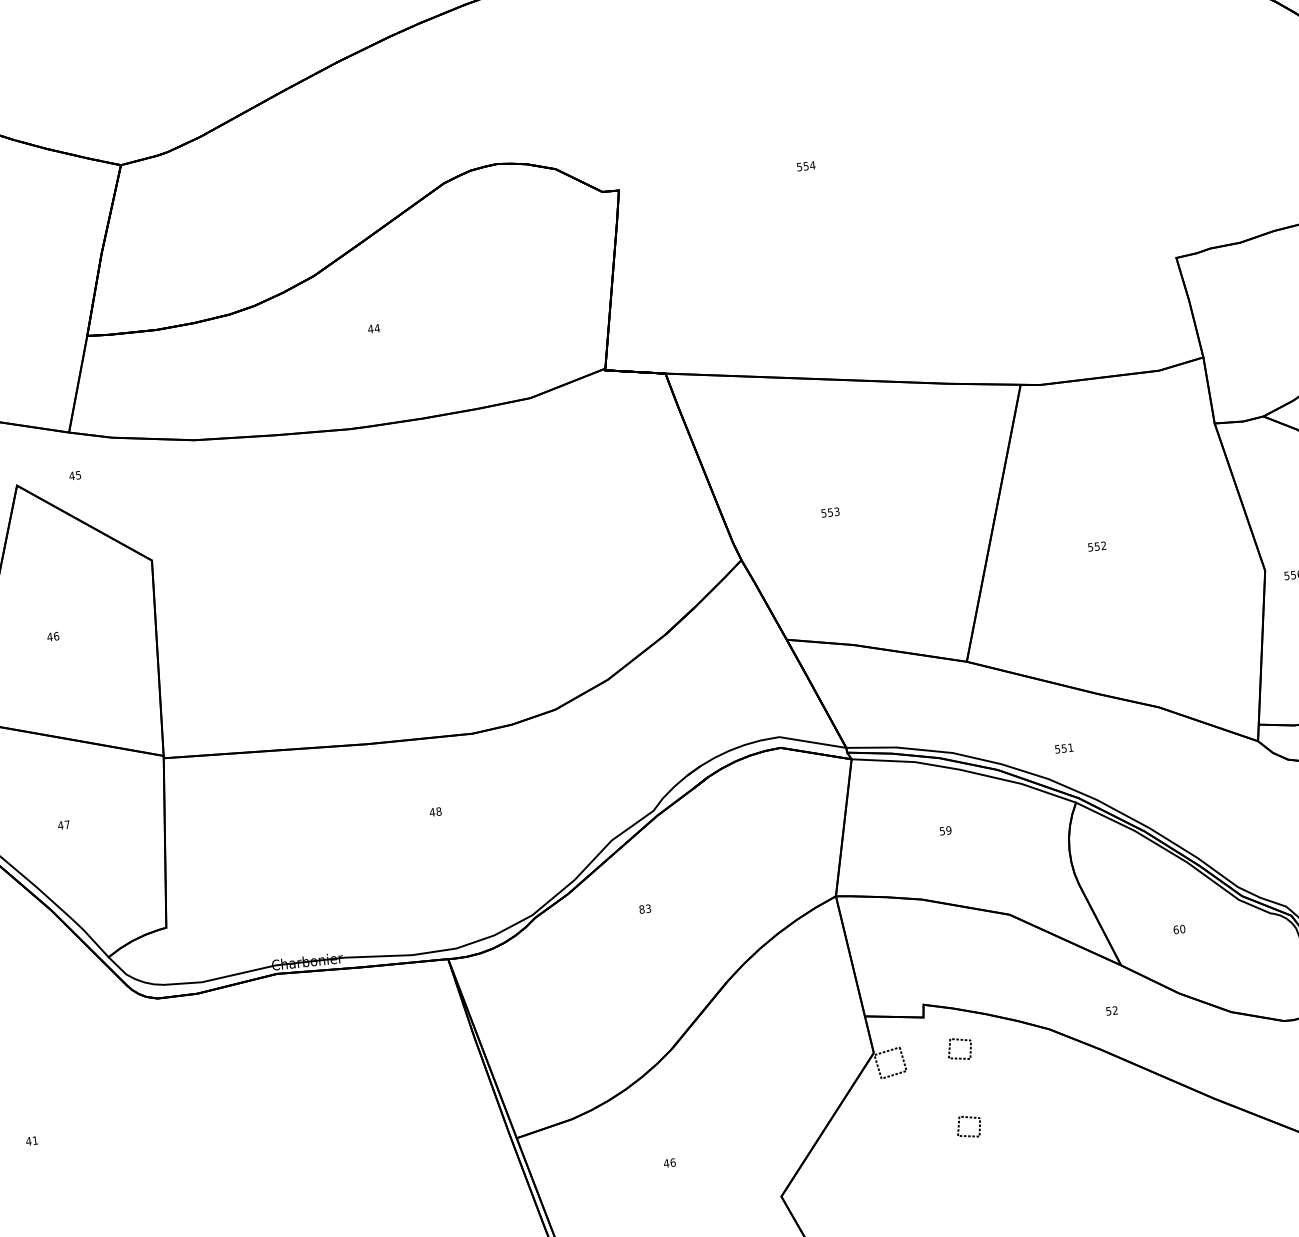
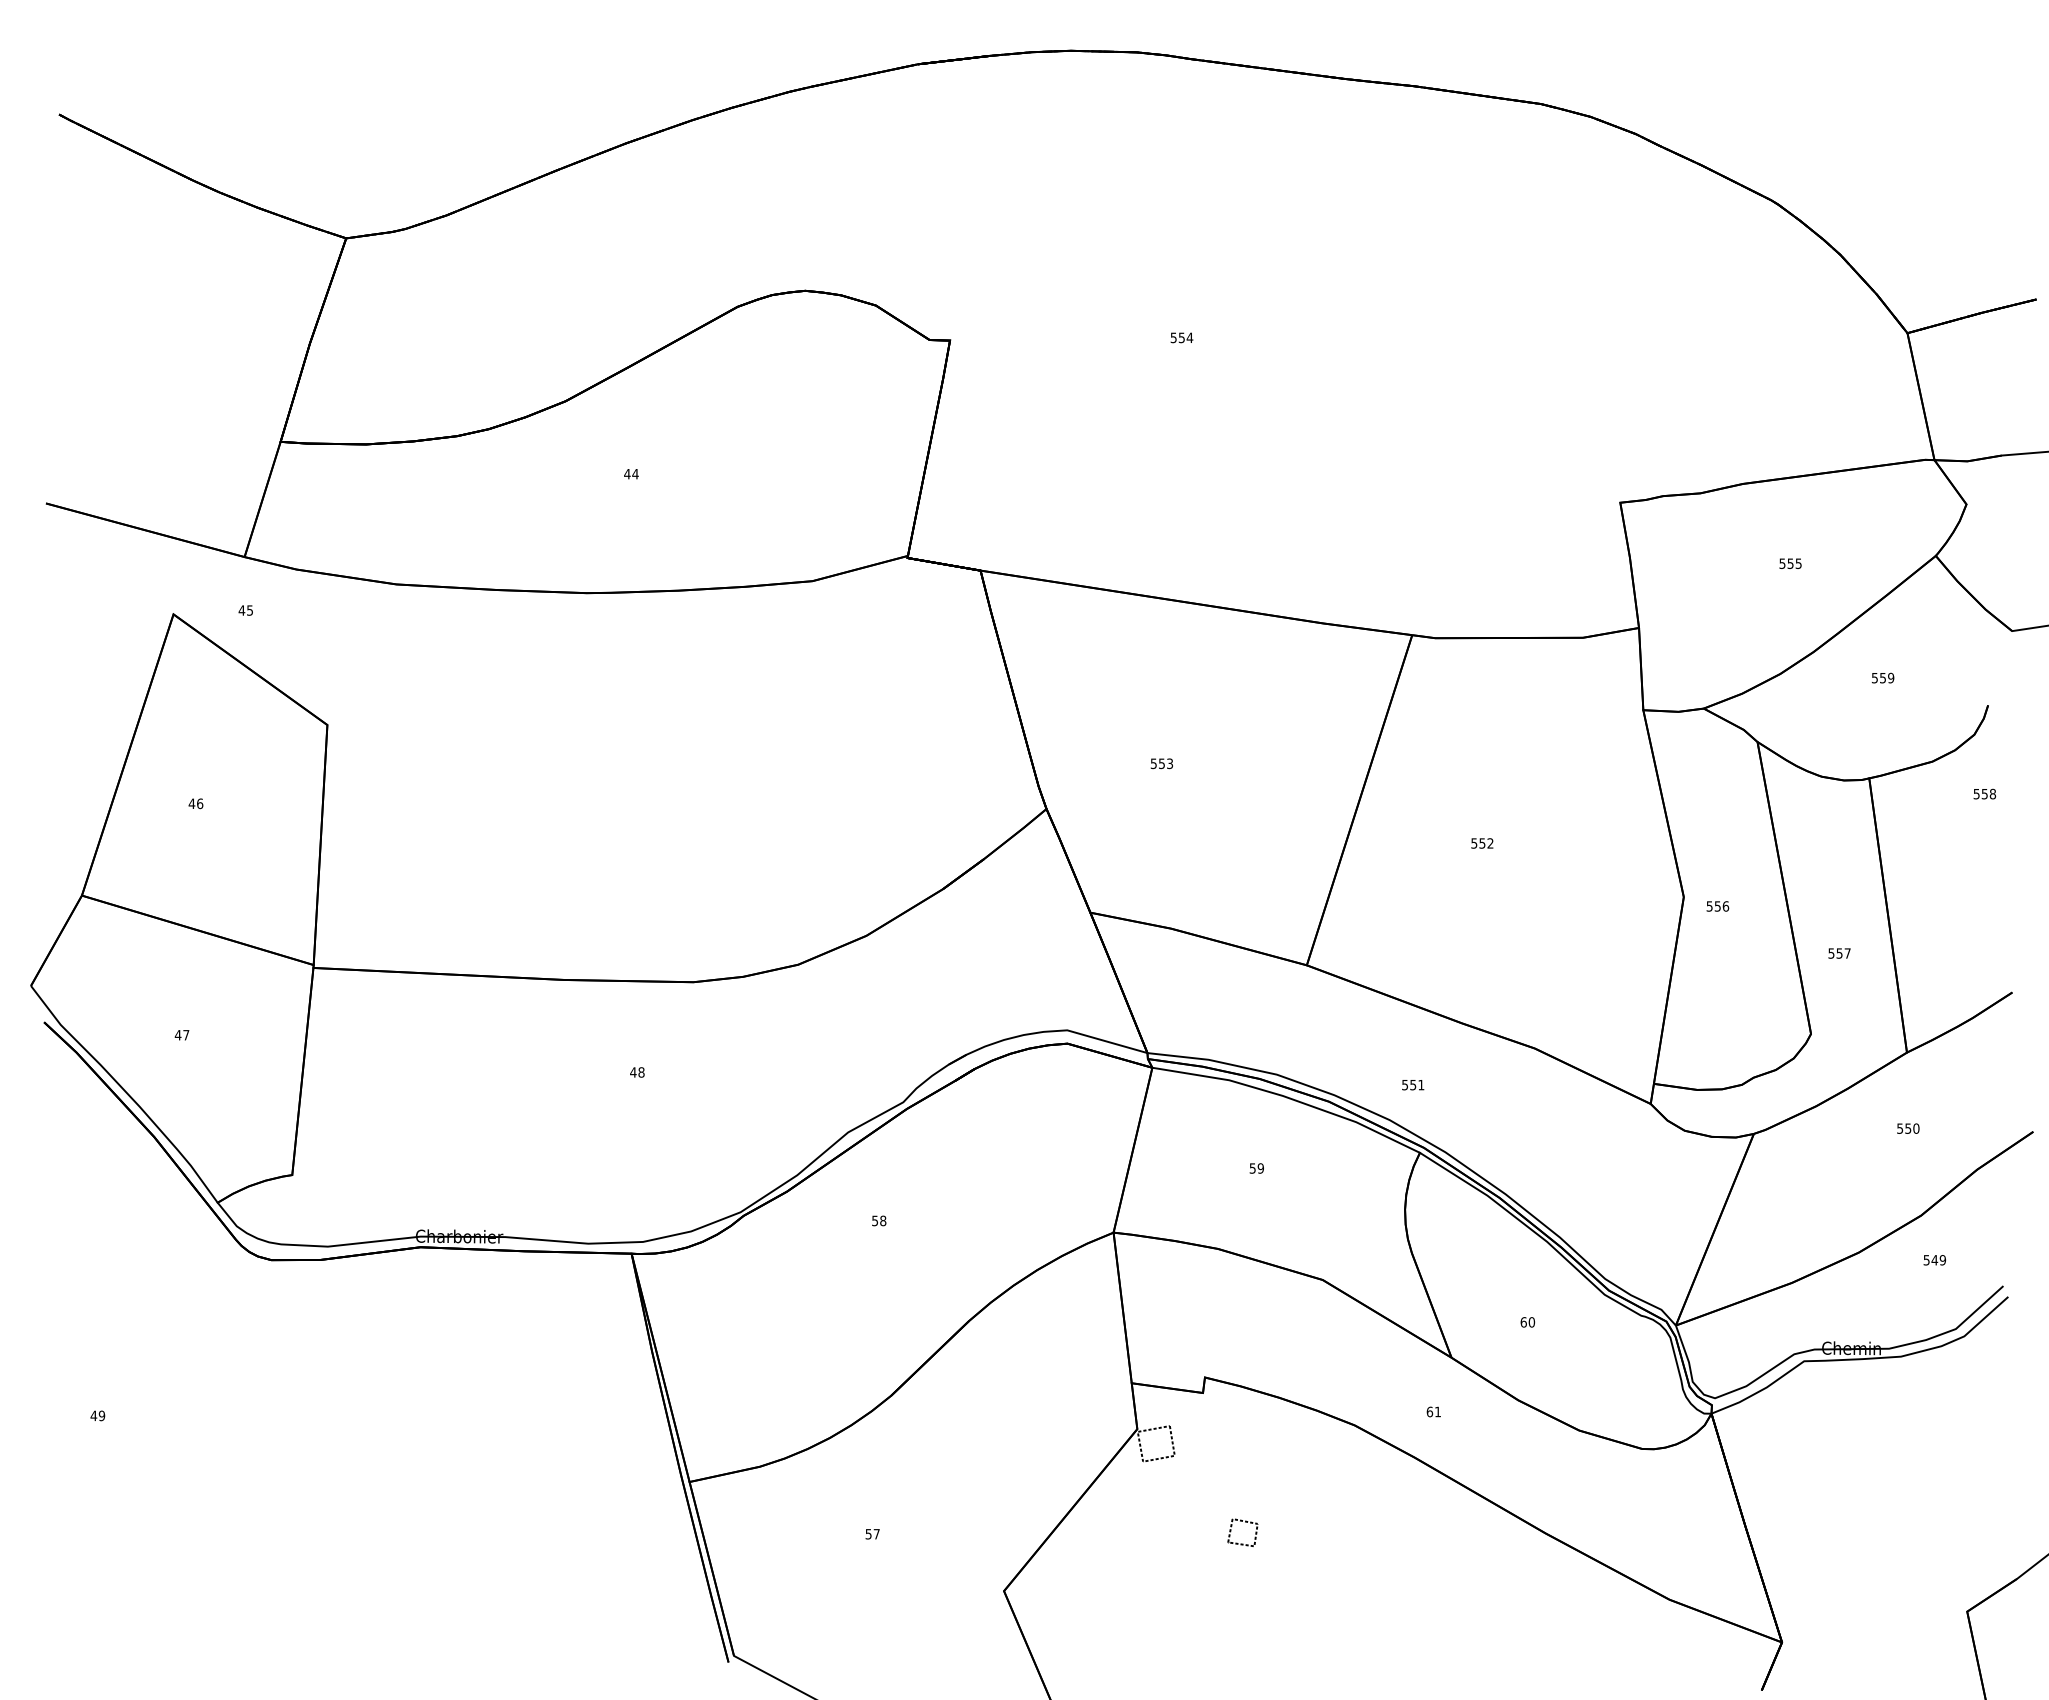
text: (645, 908) -> (879, 1220), 83 -> 58
text: (1111, 1010) -> (1433, 1411), 52 -> 61
part: (961, 1040) -> (1245, 1426), removed
text: (34, 1140) -> (101, 1415), 41 -> 49
text: (669, 1163) -> (872, 1534), 46 -> 57

